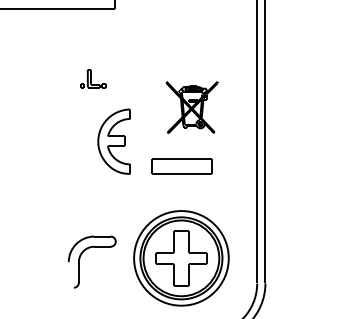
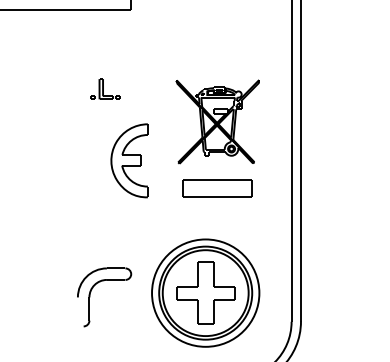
part: (191, 107) -> (217, 122), size x1.43
part: (181, 166) -> (217, 188), moved

